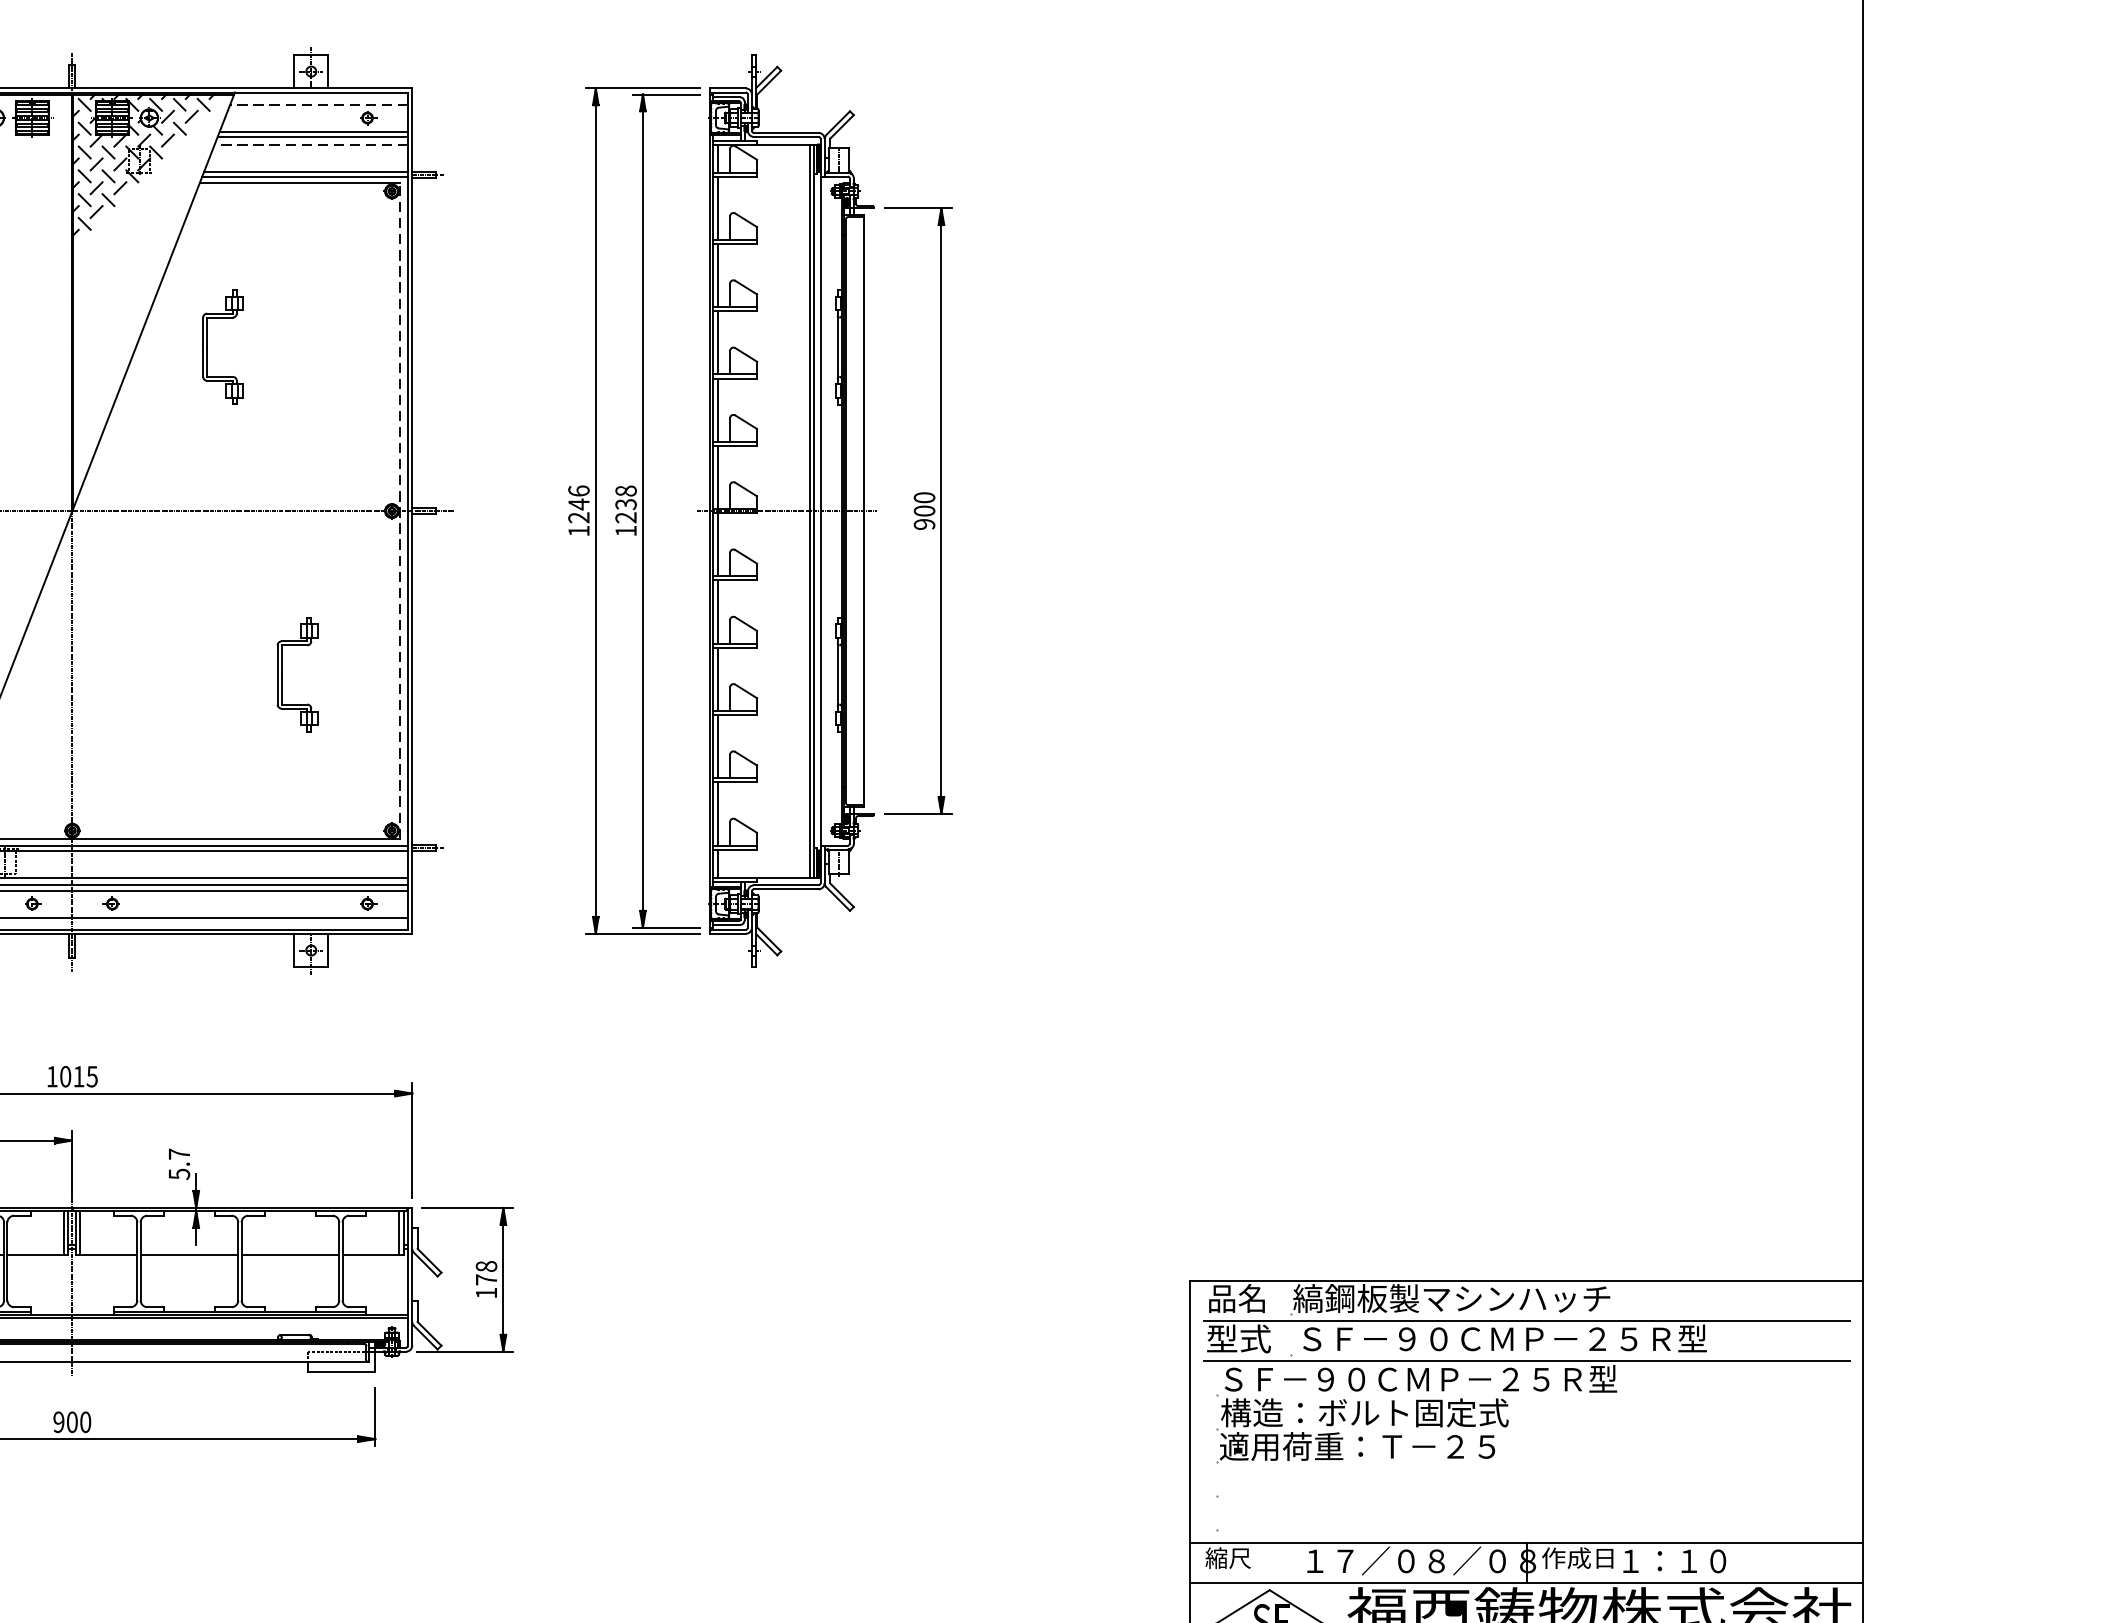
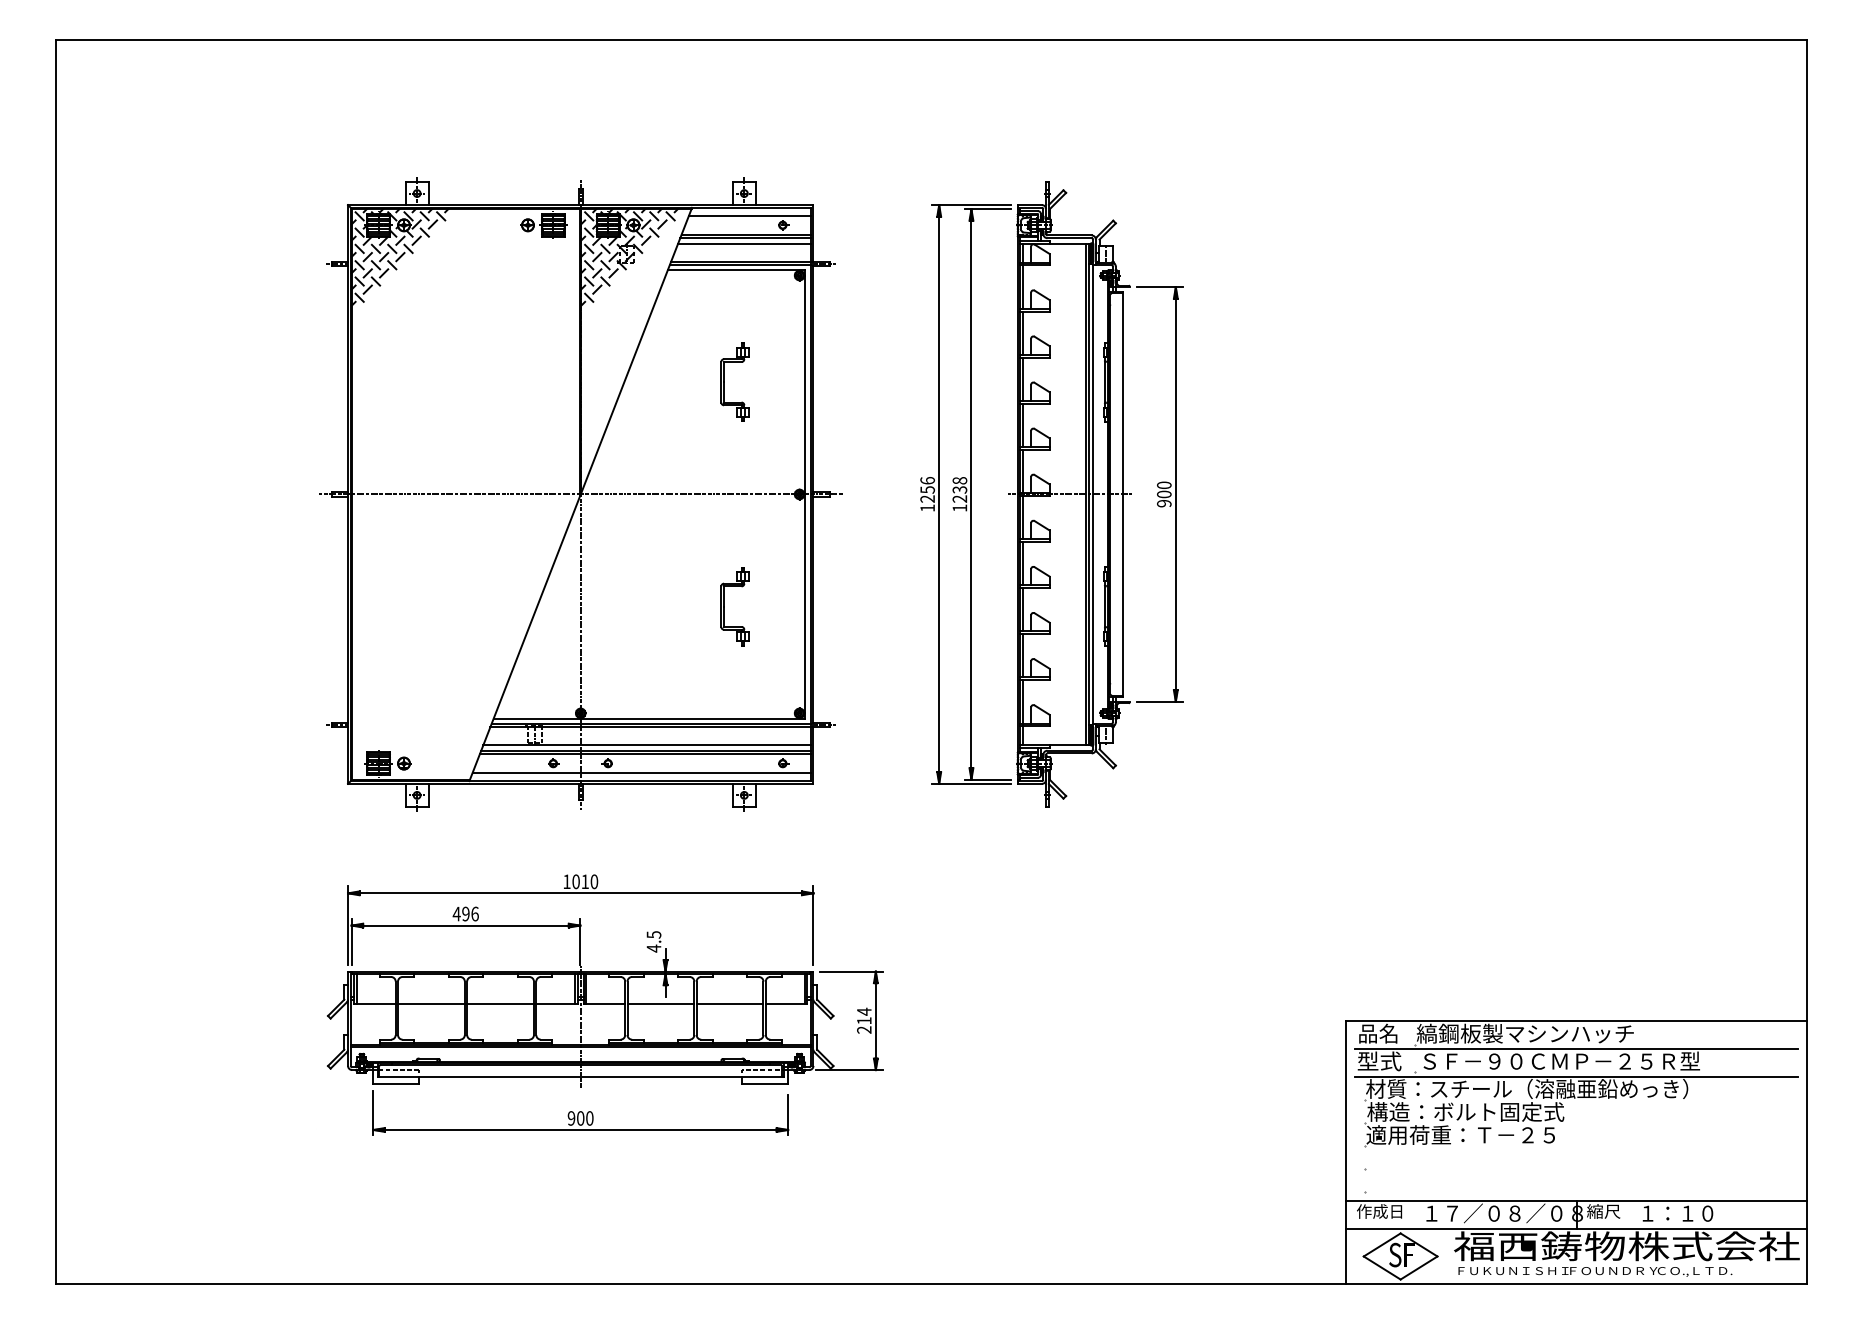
line: (318, 105) -> (749, 216), dashed -> solid
line: (310, 144) -> (743, 243), dashed -> solid
part: (207, 346) -> (724, 381), moved
text: (578, 503) -> (927, 489), 1246 -> 1256
line: (400, 509) -> (805, 493), dashed -> solid
text: (92, 1076) -> (594, 881), 1015 -> 1010
text: (178, 1163) -> (653, 941), 5.7 -> 4.5
text: (486, 1279) -> (864, 1020), 178 -> 214
text: (1454, 1378) -> (1527, 1088), ＳＦ－９０ＣＭＰ－２５Ｒ型 -> 材質：スチール（溶融亜鉛めっき）
text: (1238, 1558) -> (1379, 1211), 縮尺 -> 作成日
text: (1577, 1558) -> (1611, 1211), 作成日 -> 縮尺

